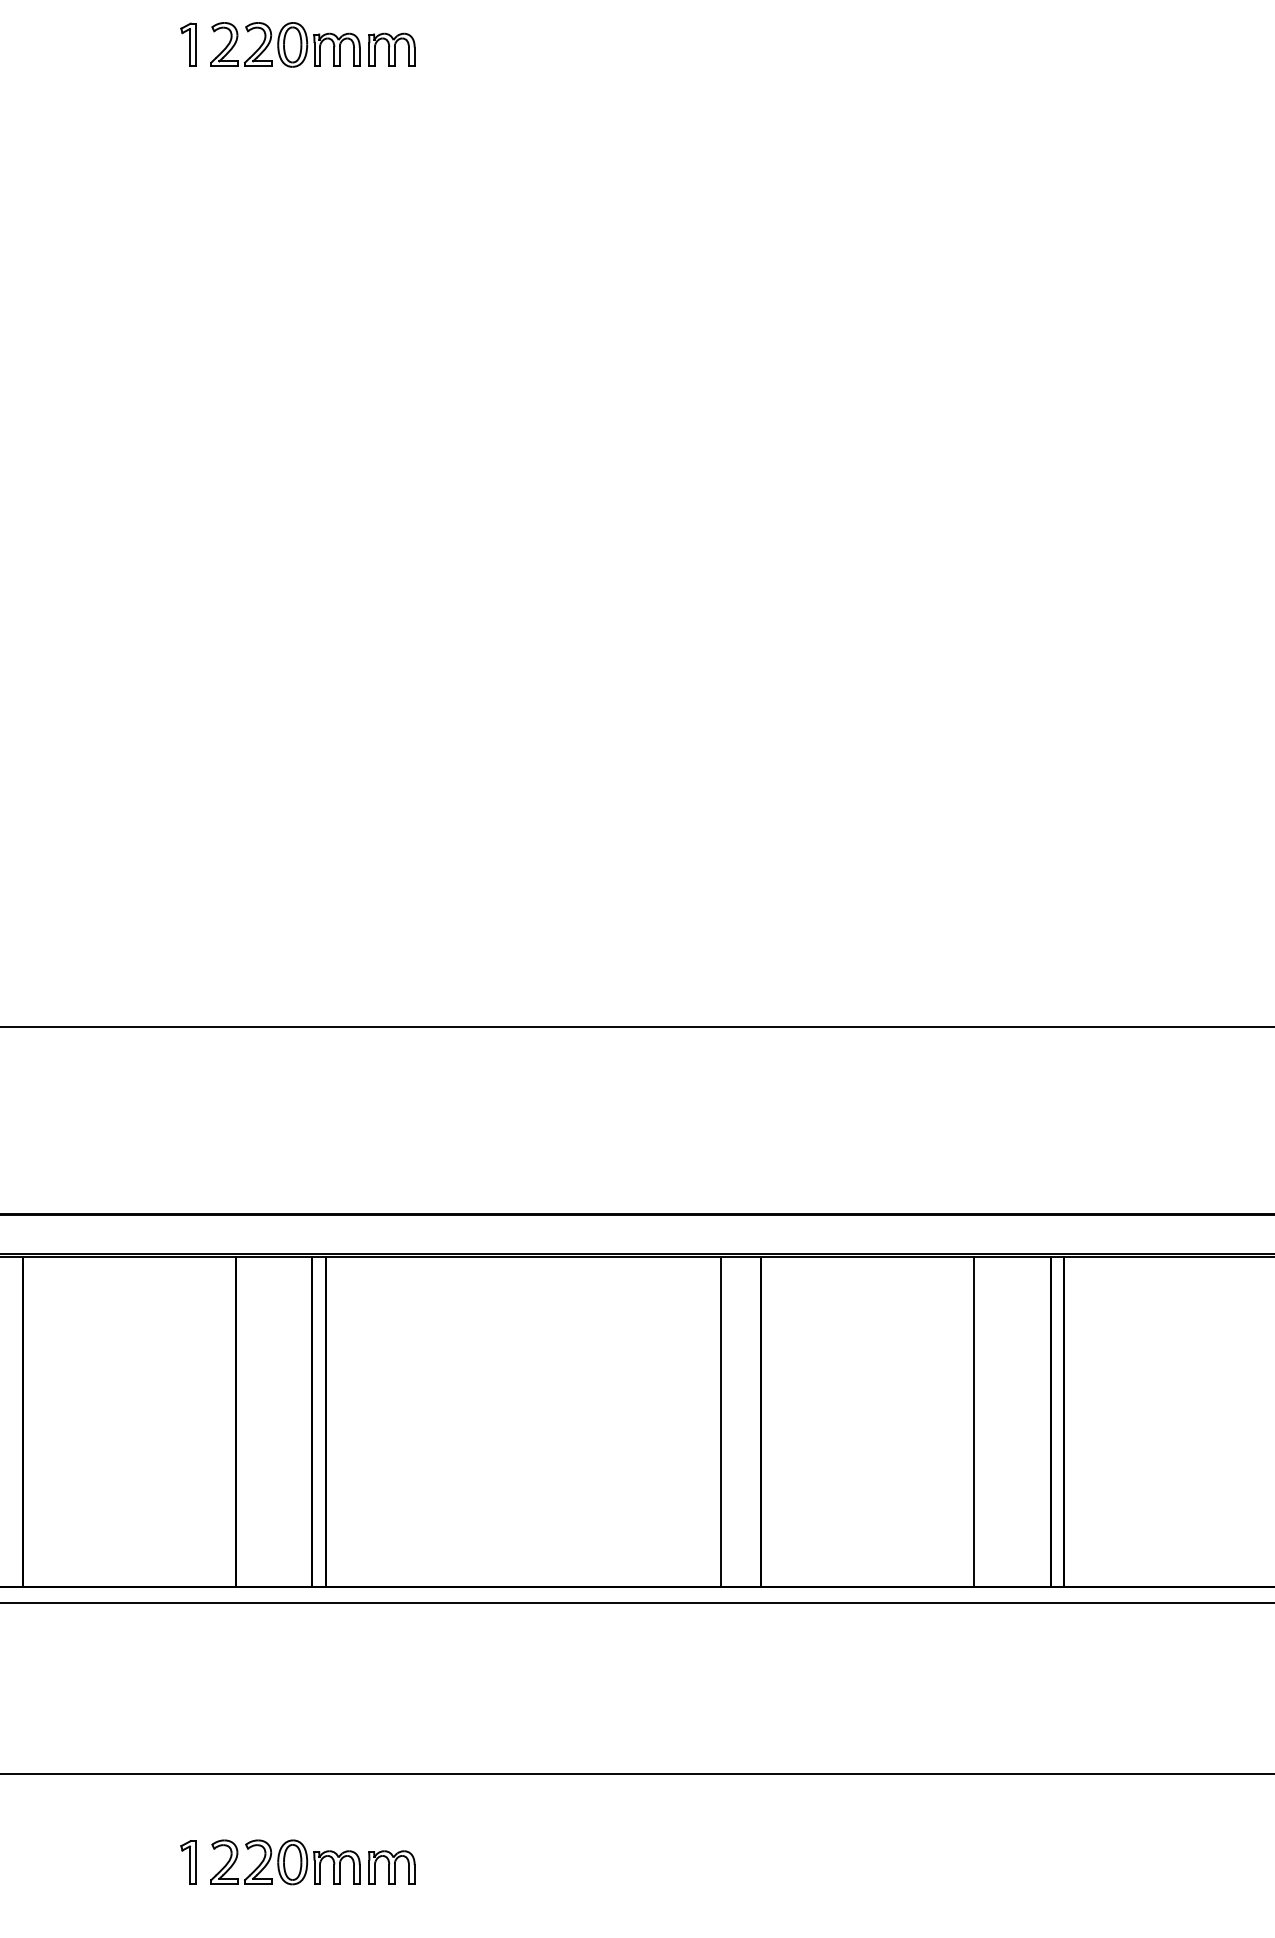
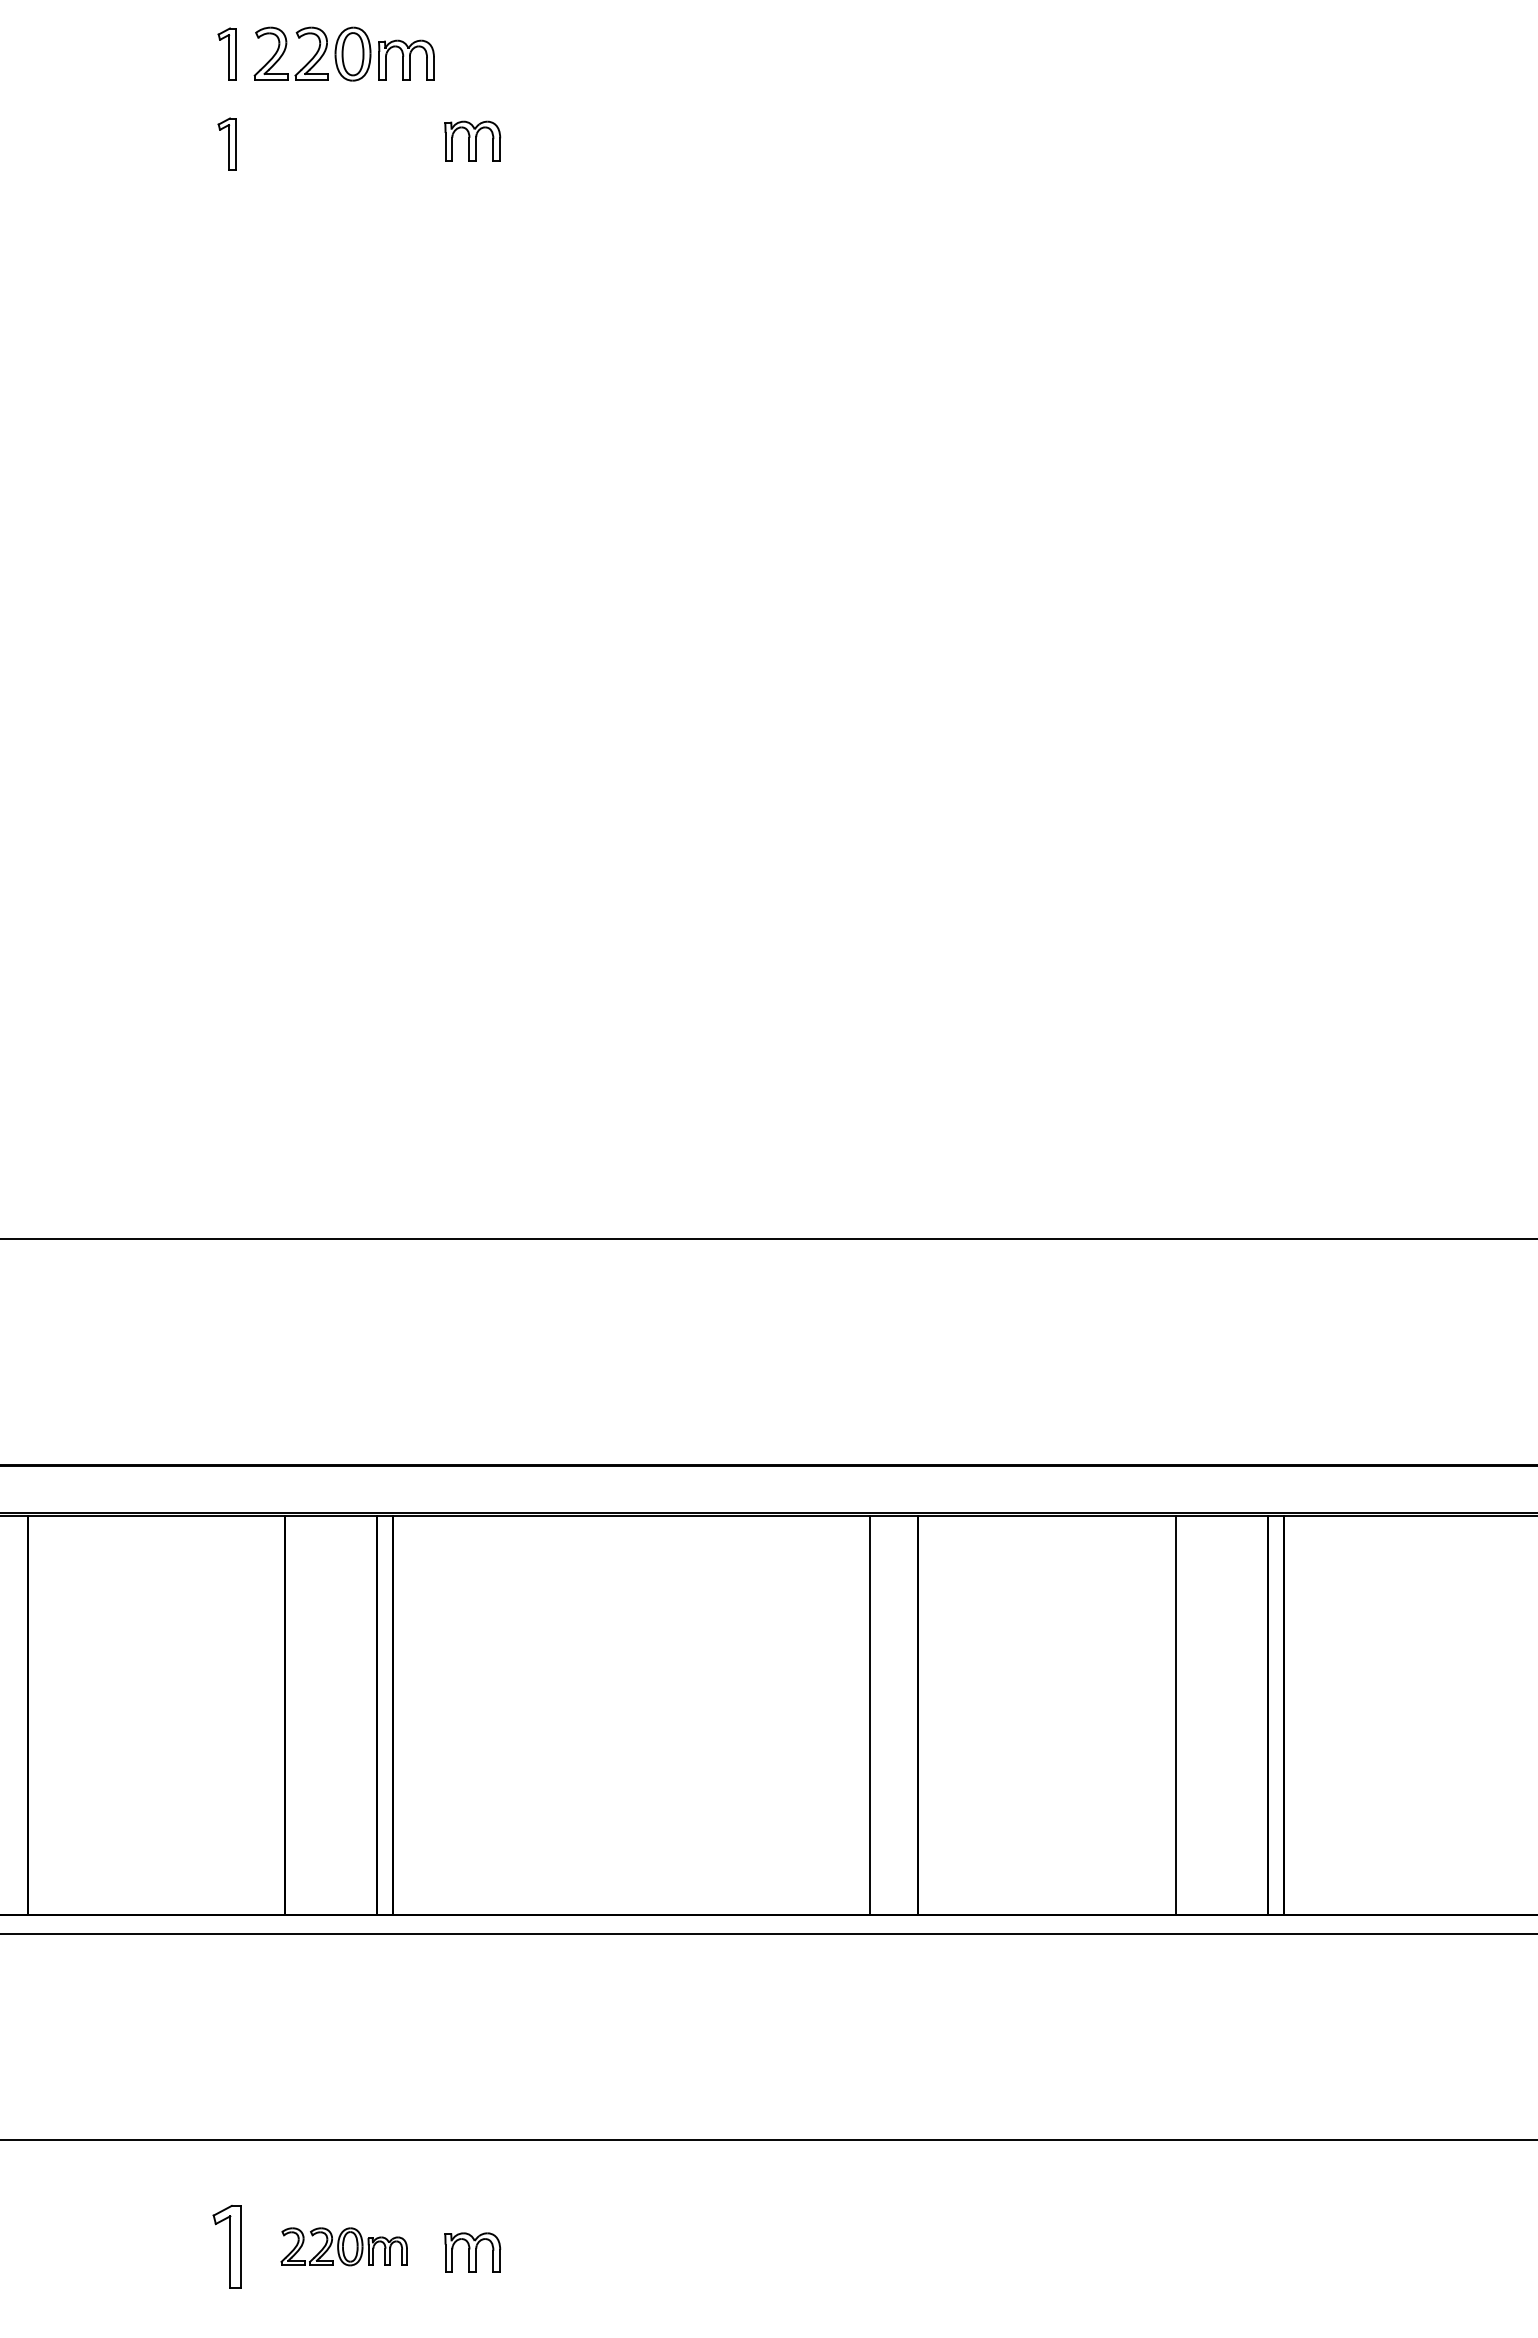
part: (391, 49) -> (472, 140), moved
part: (187, 118) -> (226, 143), added
part: (187, 1862) -> (226, 2246), size x1.6
part: (284, 1862) -> (343, 2246), size x0.7

